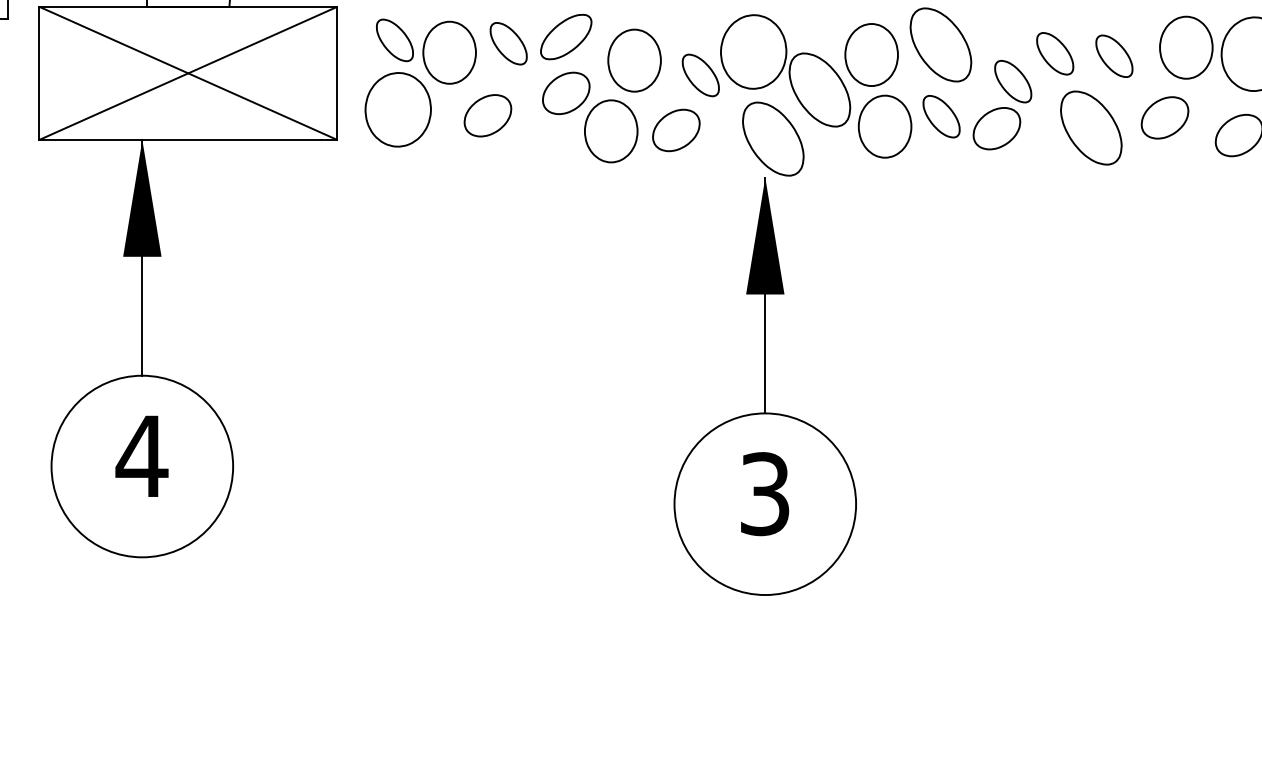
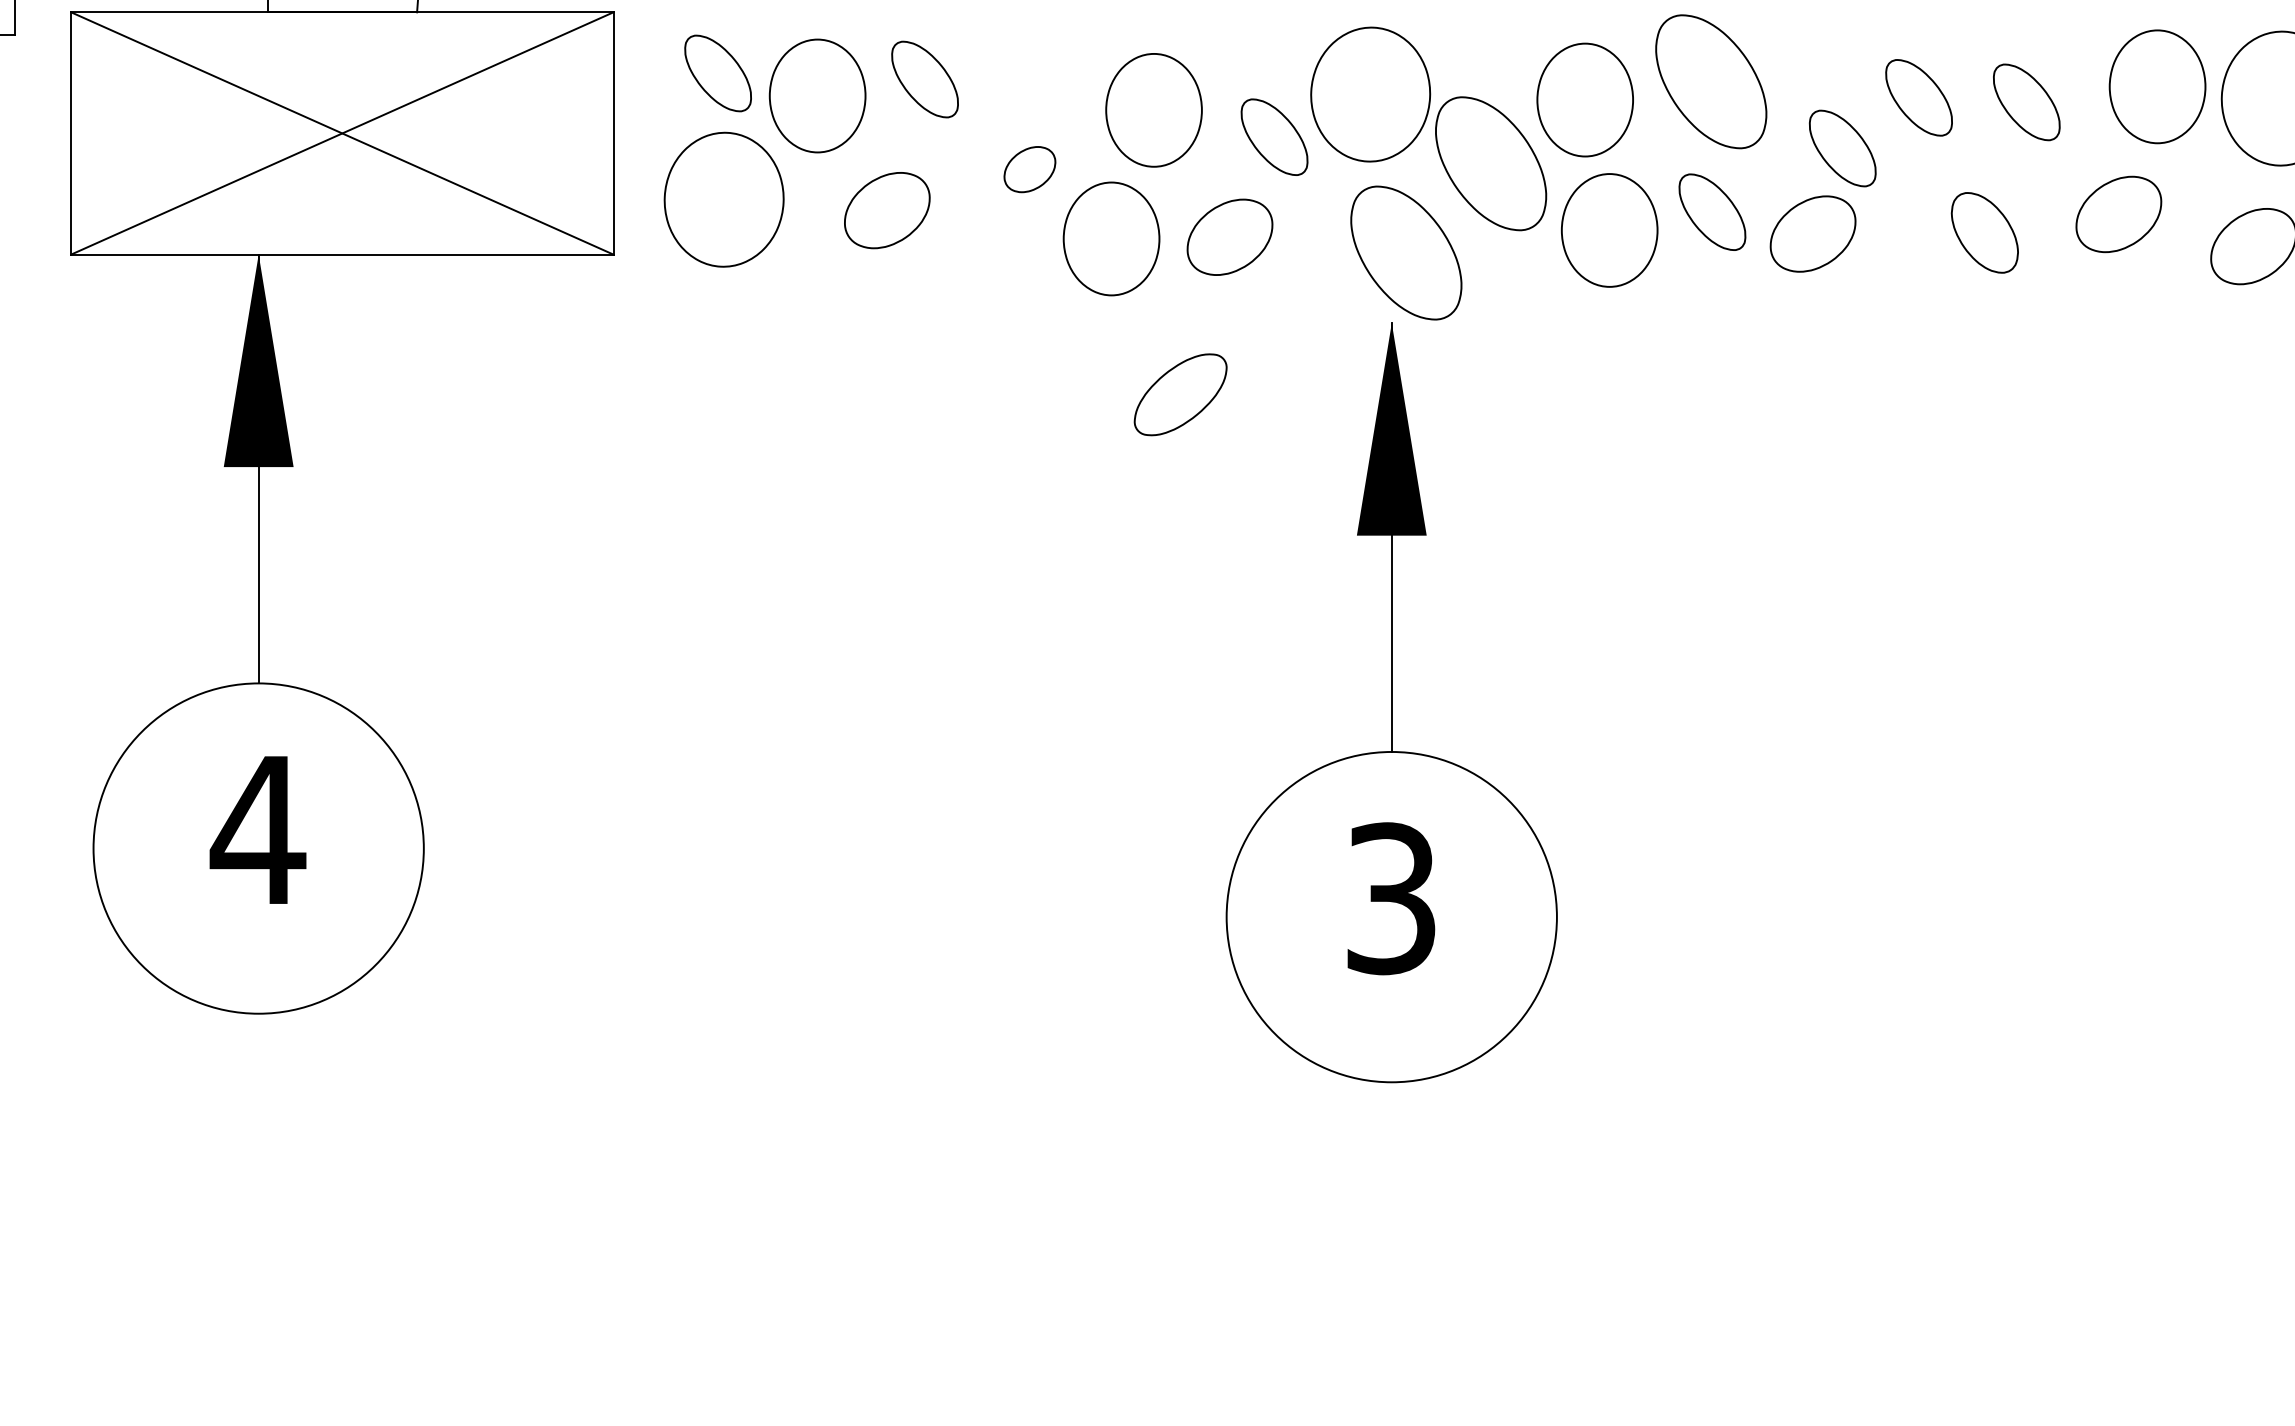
part: (566, 36) -> (1181, 393), moved
part: (566, 92) -> (1030, 168), size x0.6
part: (1091, 127) -> (1985, 231), size x0.6

